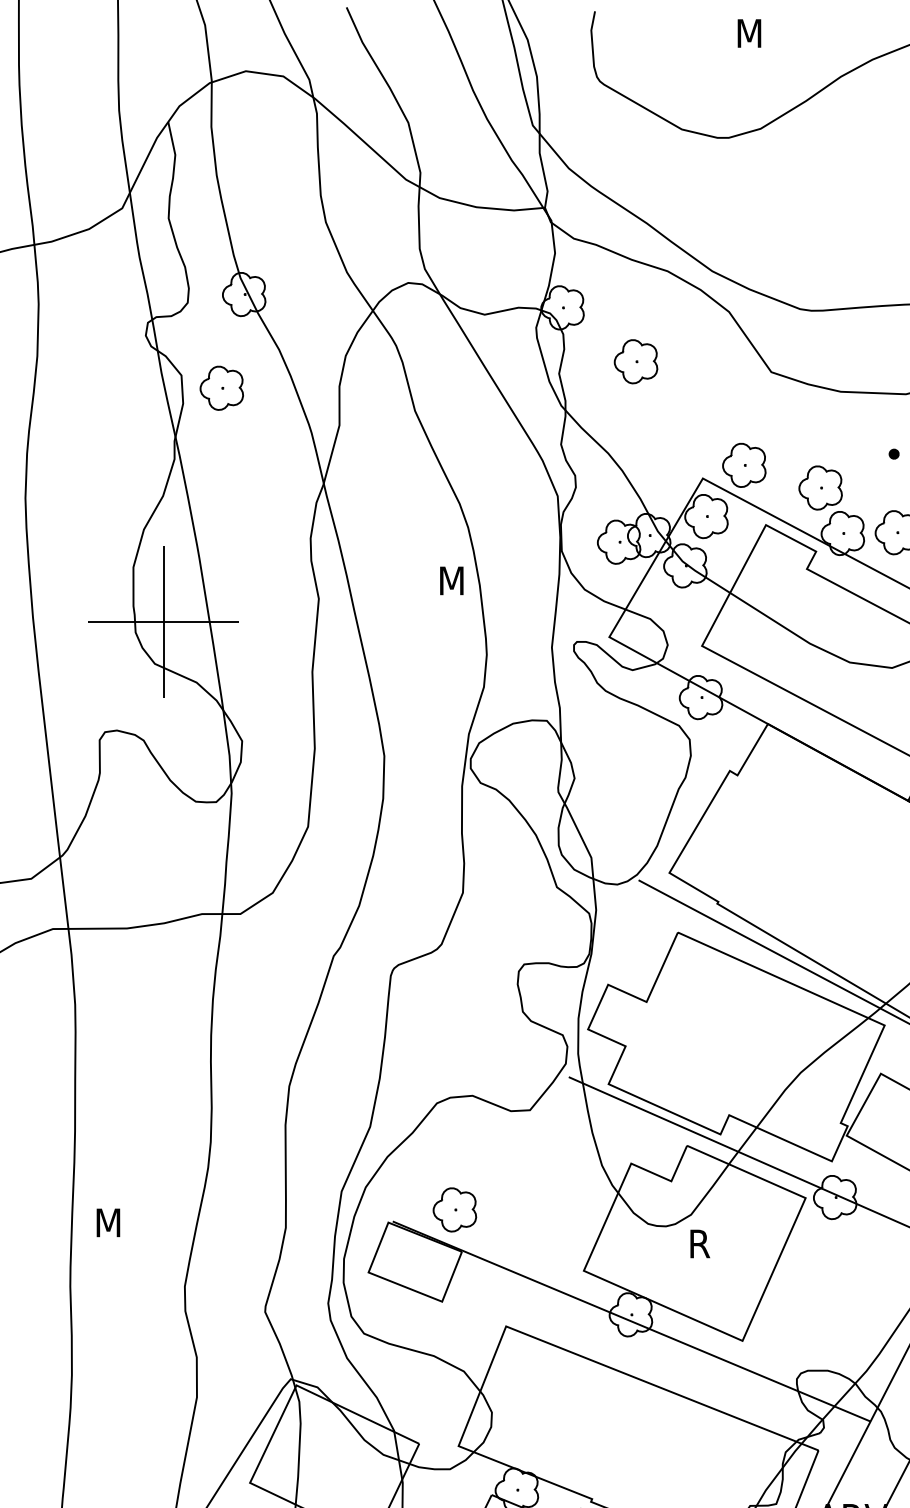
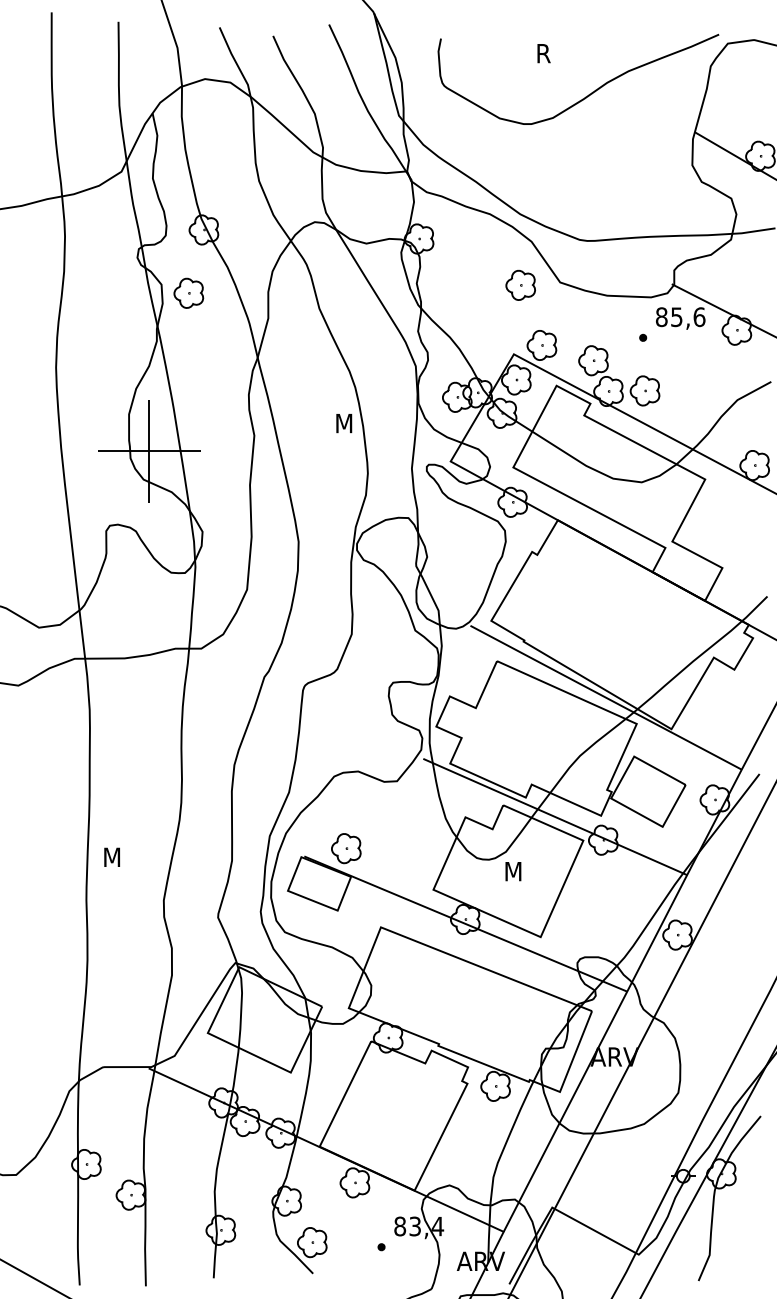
text: (751, 33) -> (546, 53), M -> R
part: (635, 360) -> (520, 284), moved
text: (703, 1243) -> (514, 871), R -> M

